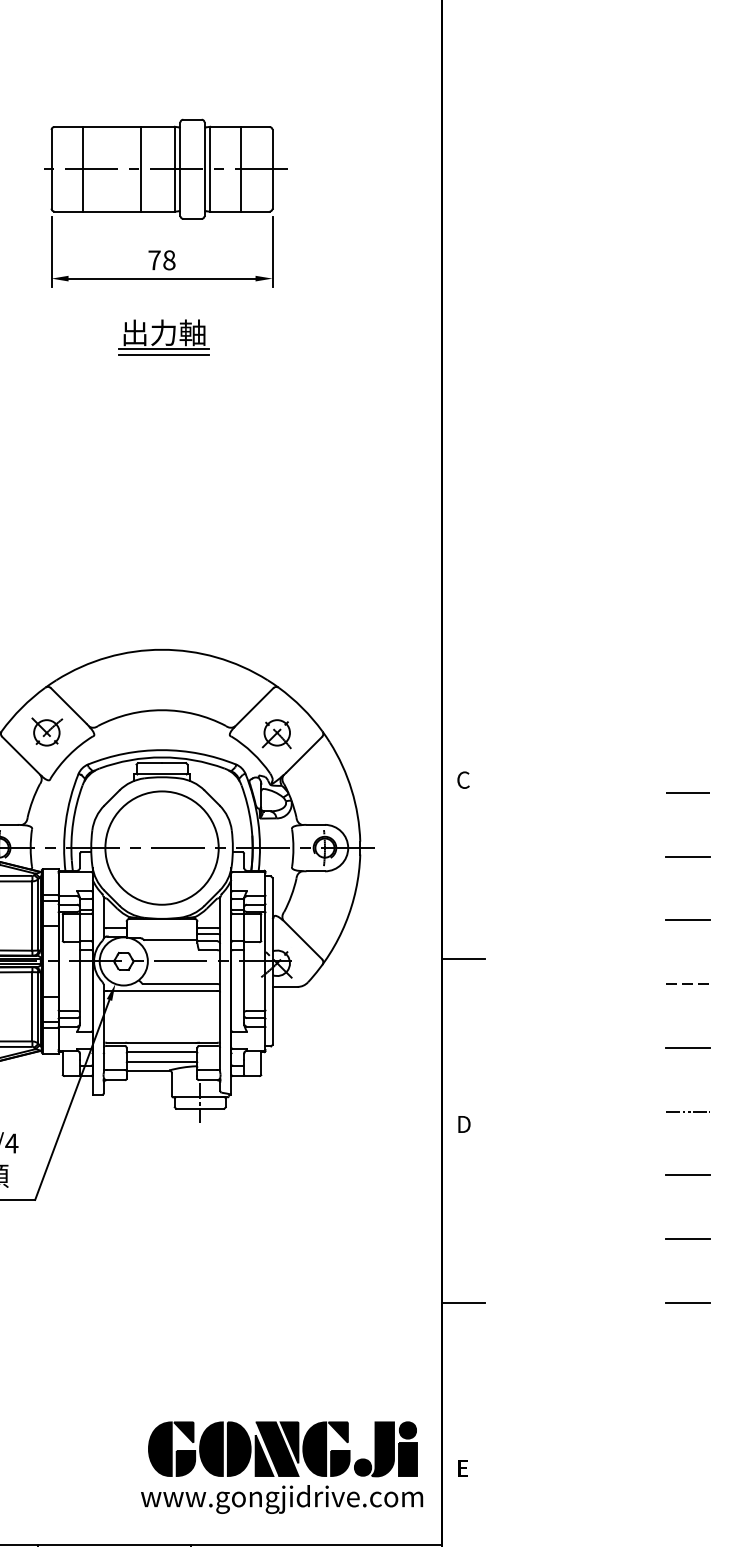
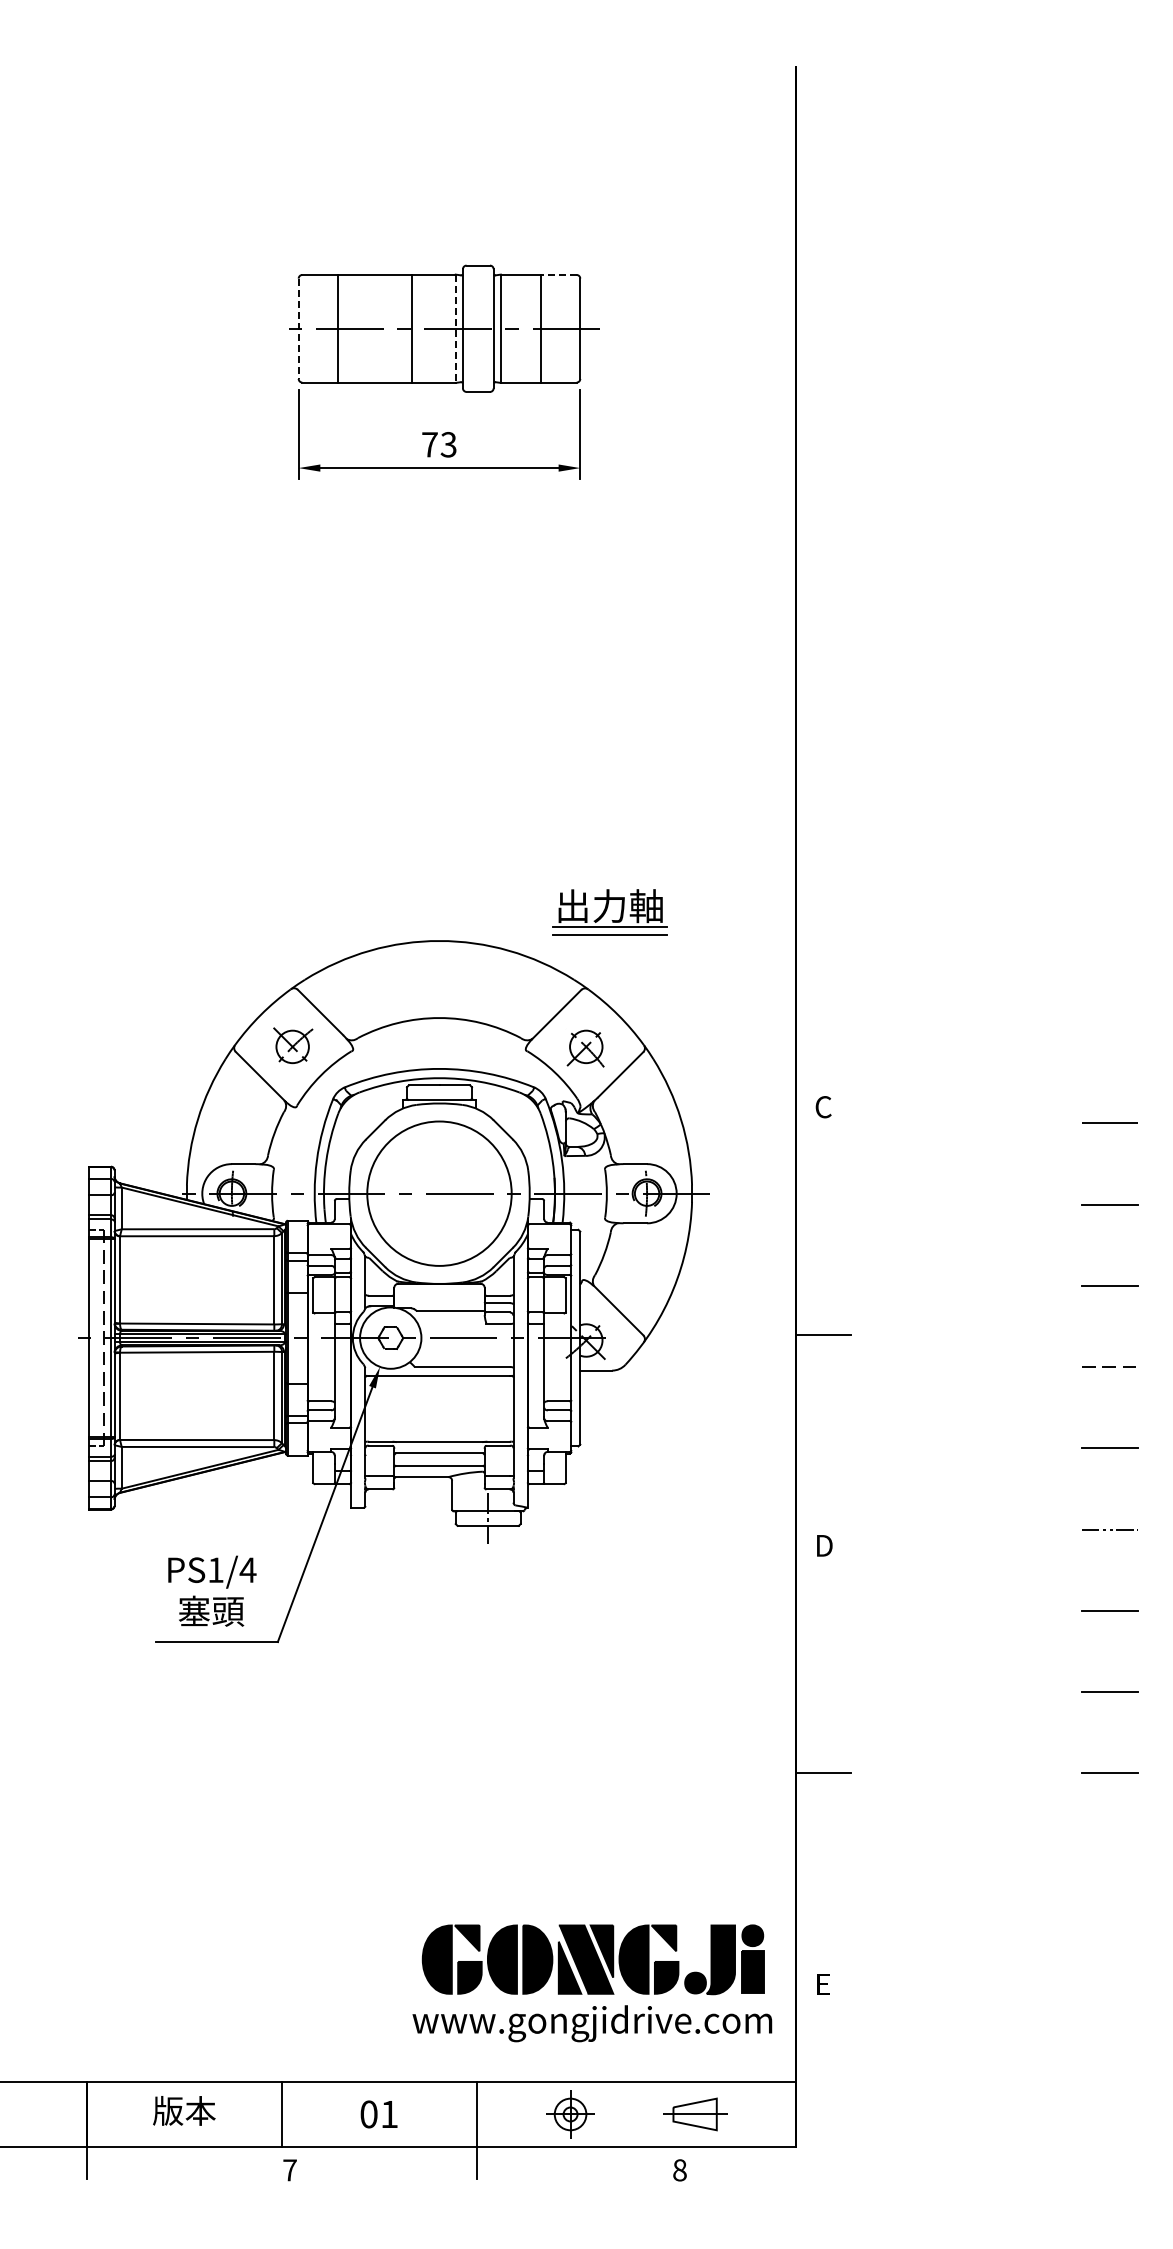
line: (255, 126) -> (558, 274), solid -> dashed
line: (51, 169) -> (298, 329), solid -> dashed
line: (174, 169) -> (455, 329), solid -> dashed
text: (169, 260) -> (448, 444), 78 -> 73
part: (163, 337) -> (609, 912), moved

